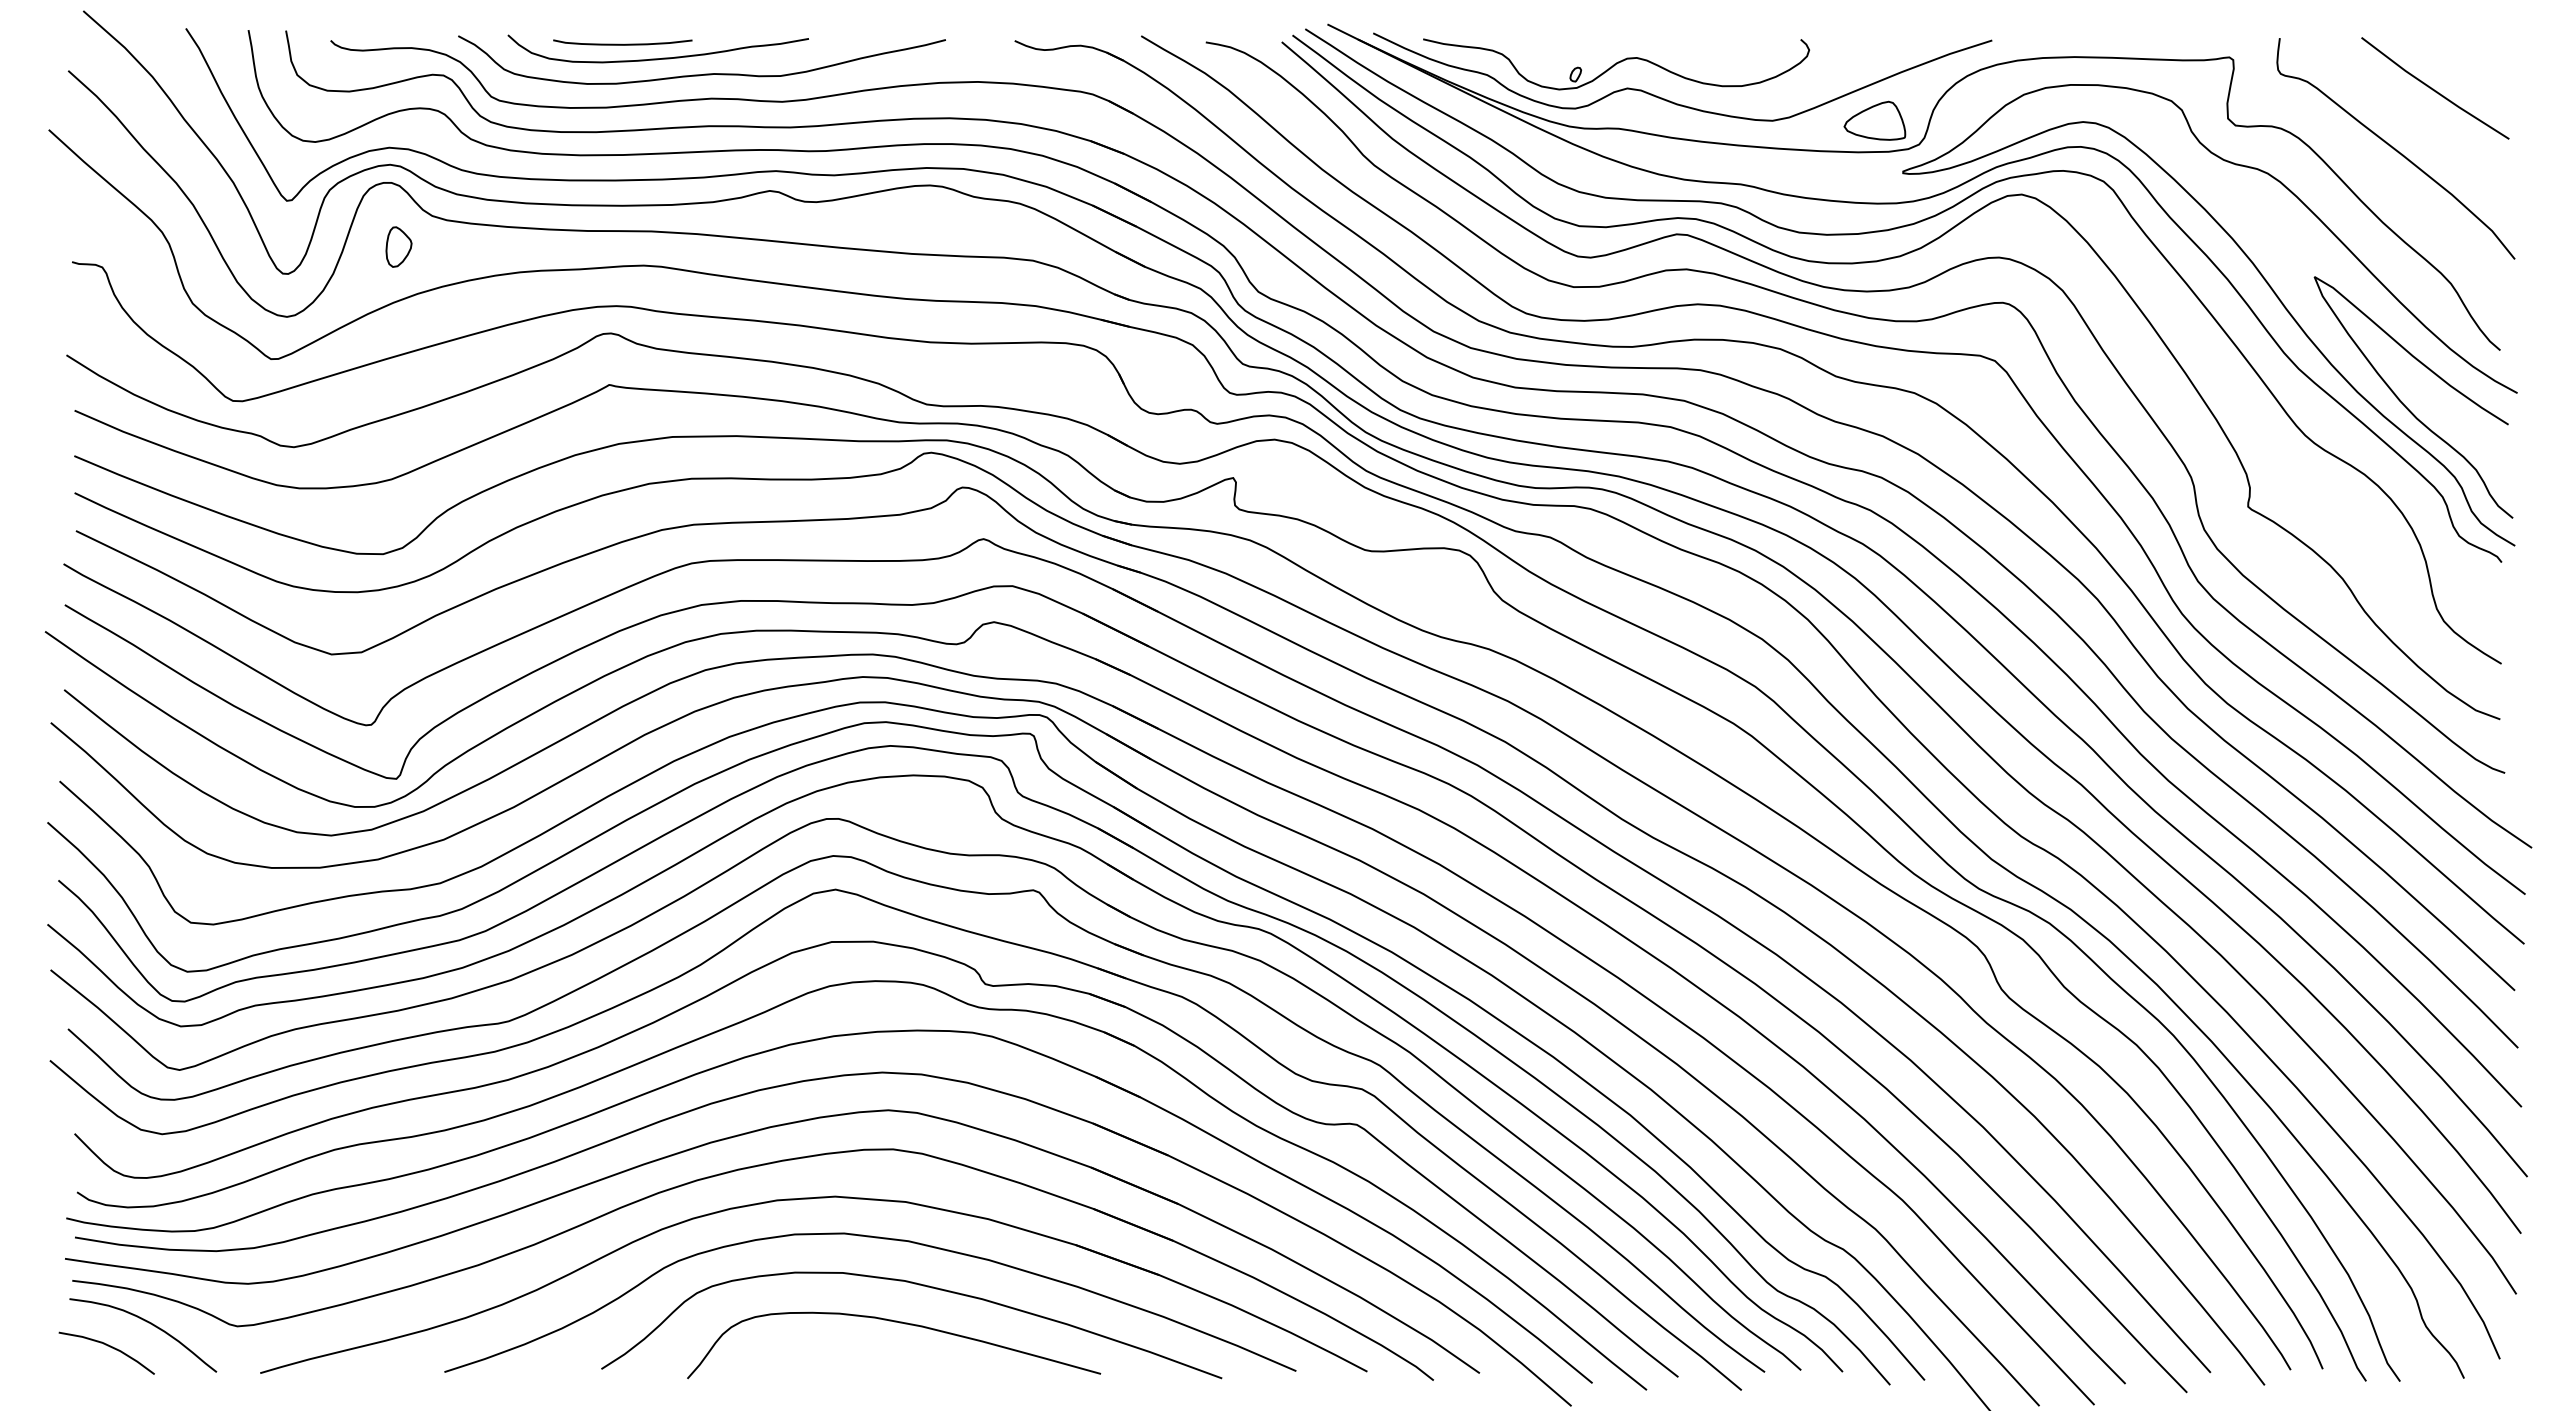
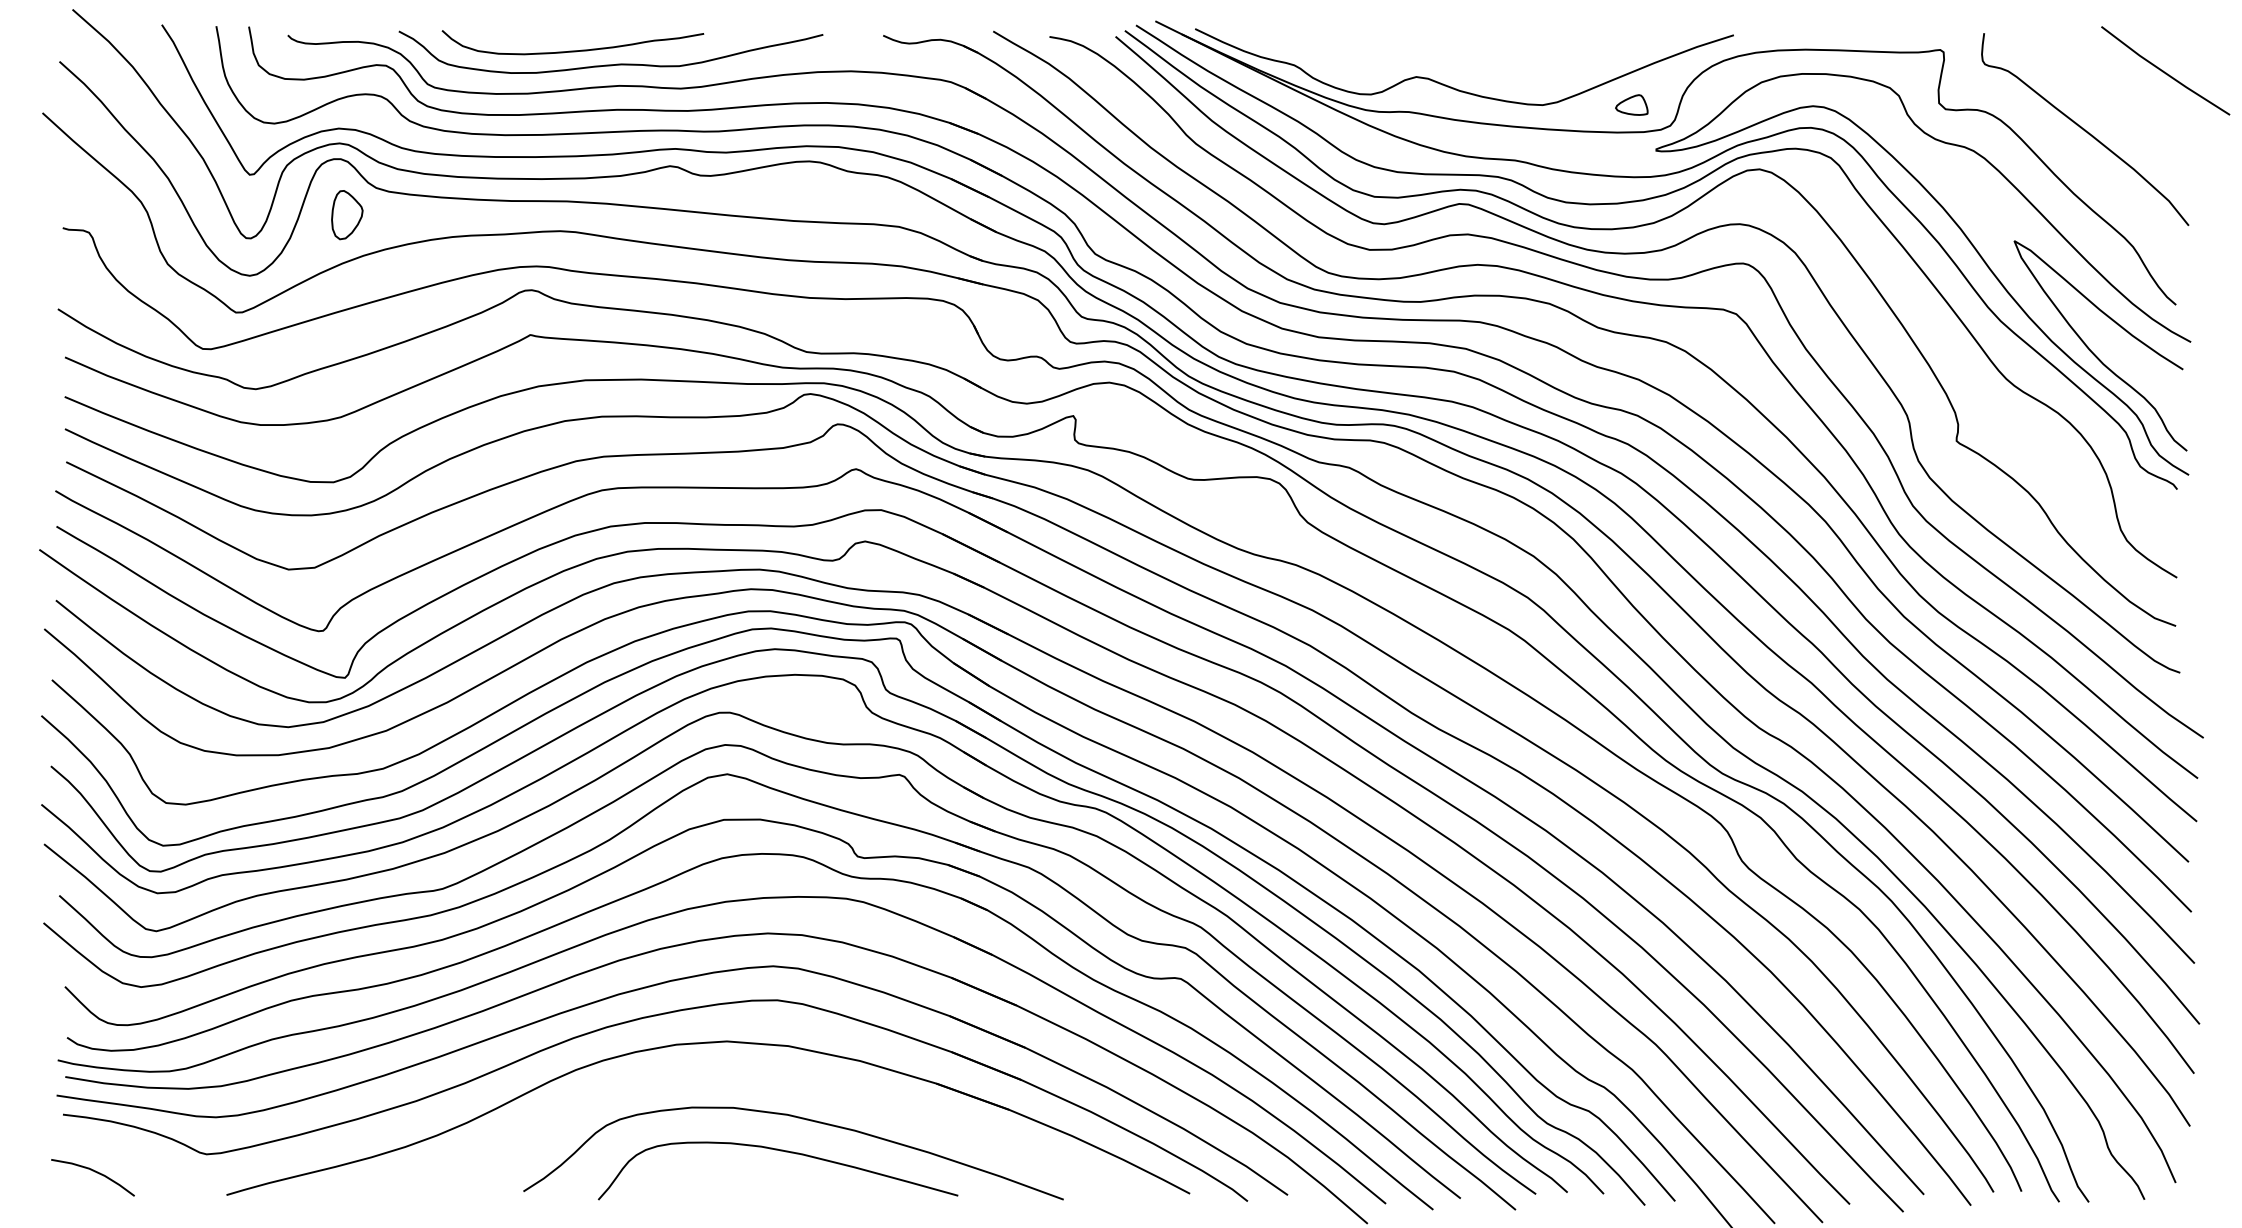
curve: (622, 43) -> (541, 37), removed
part: (1616, 64) -> (1406, 56), removed
line: (2434, 89) -> (2164, 71), moved
part: (1874, 120) -> (1631, 104), size x0.6
part: (398, 246) -> (346, 214), size x1.4
curve: (875, 1238) -> (762, 1077), removed
curve: (148, 1323) -> (129, 1151), removed

